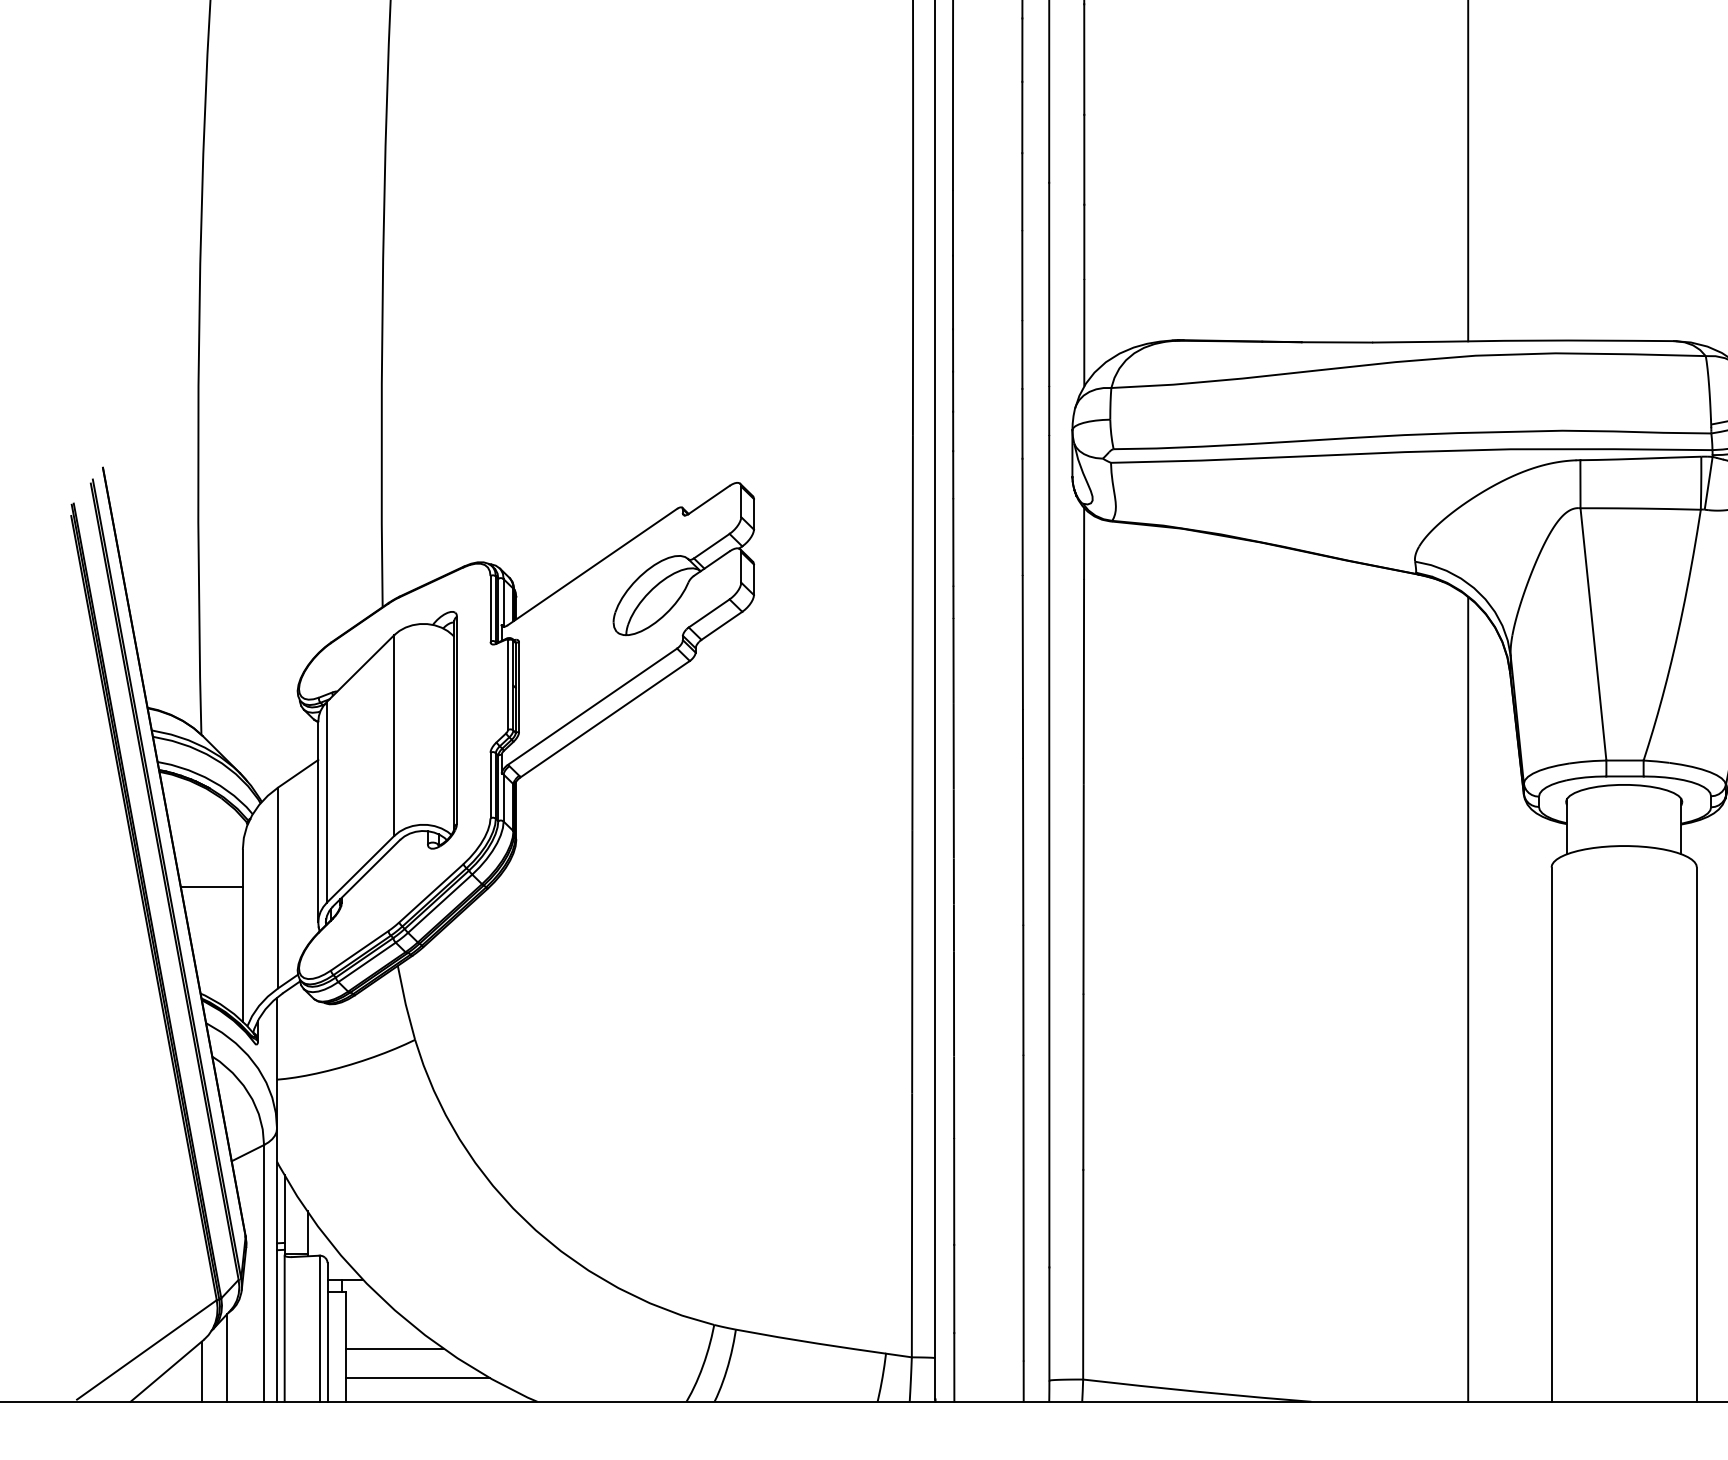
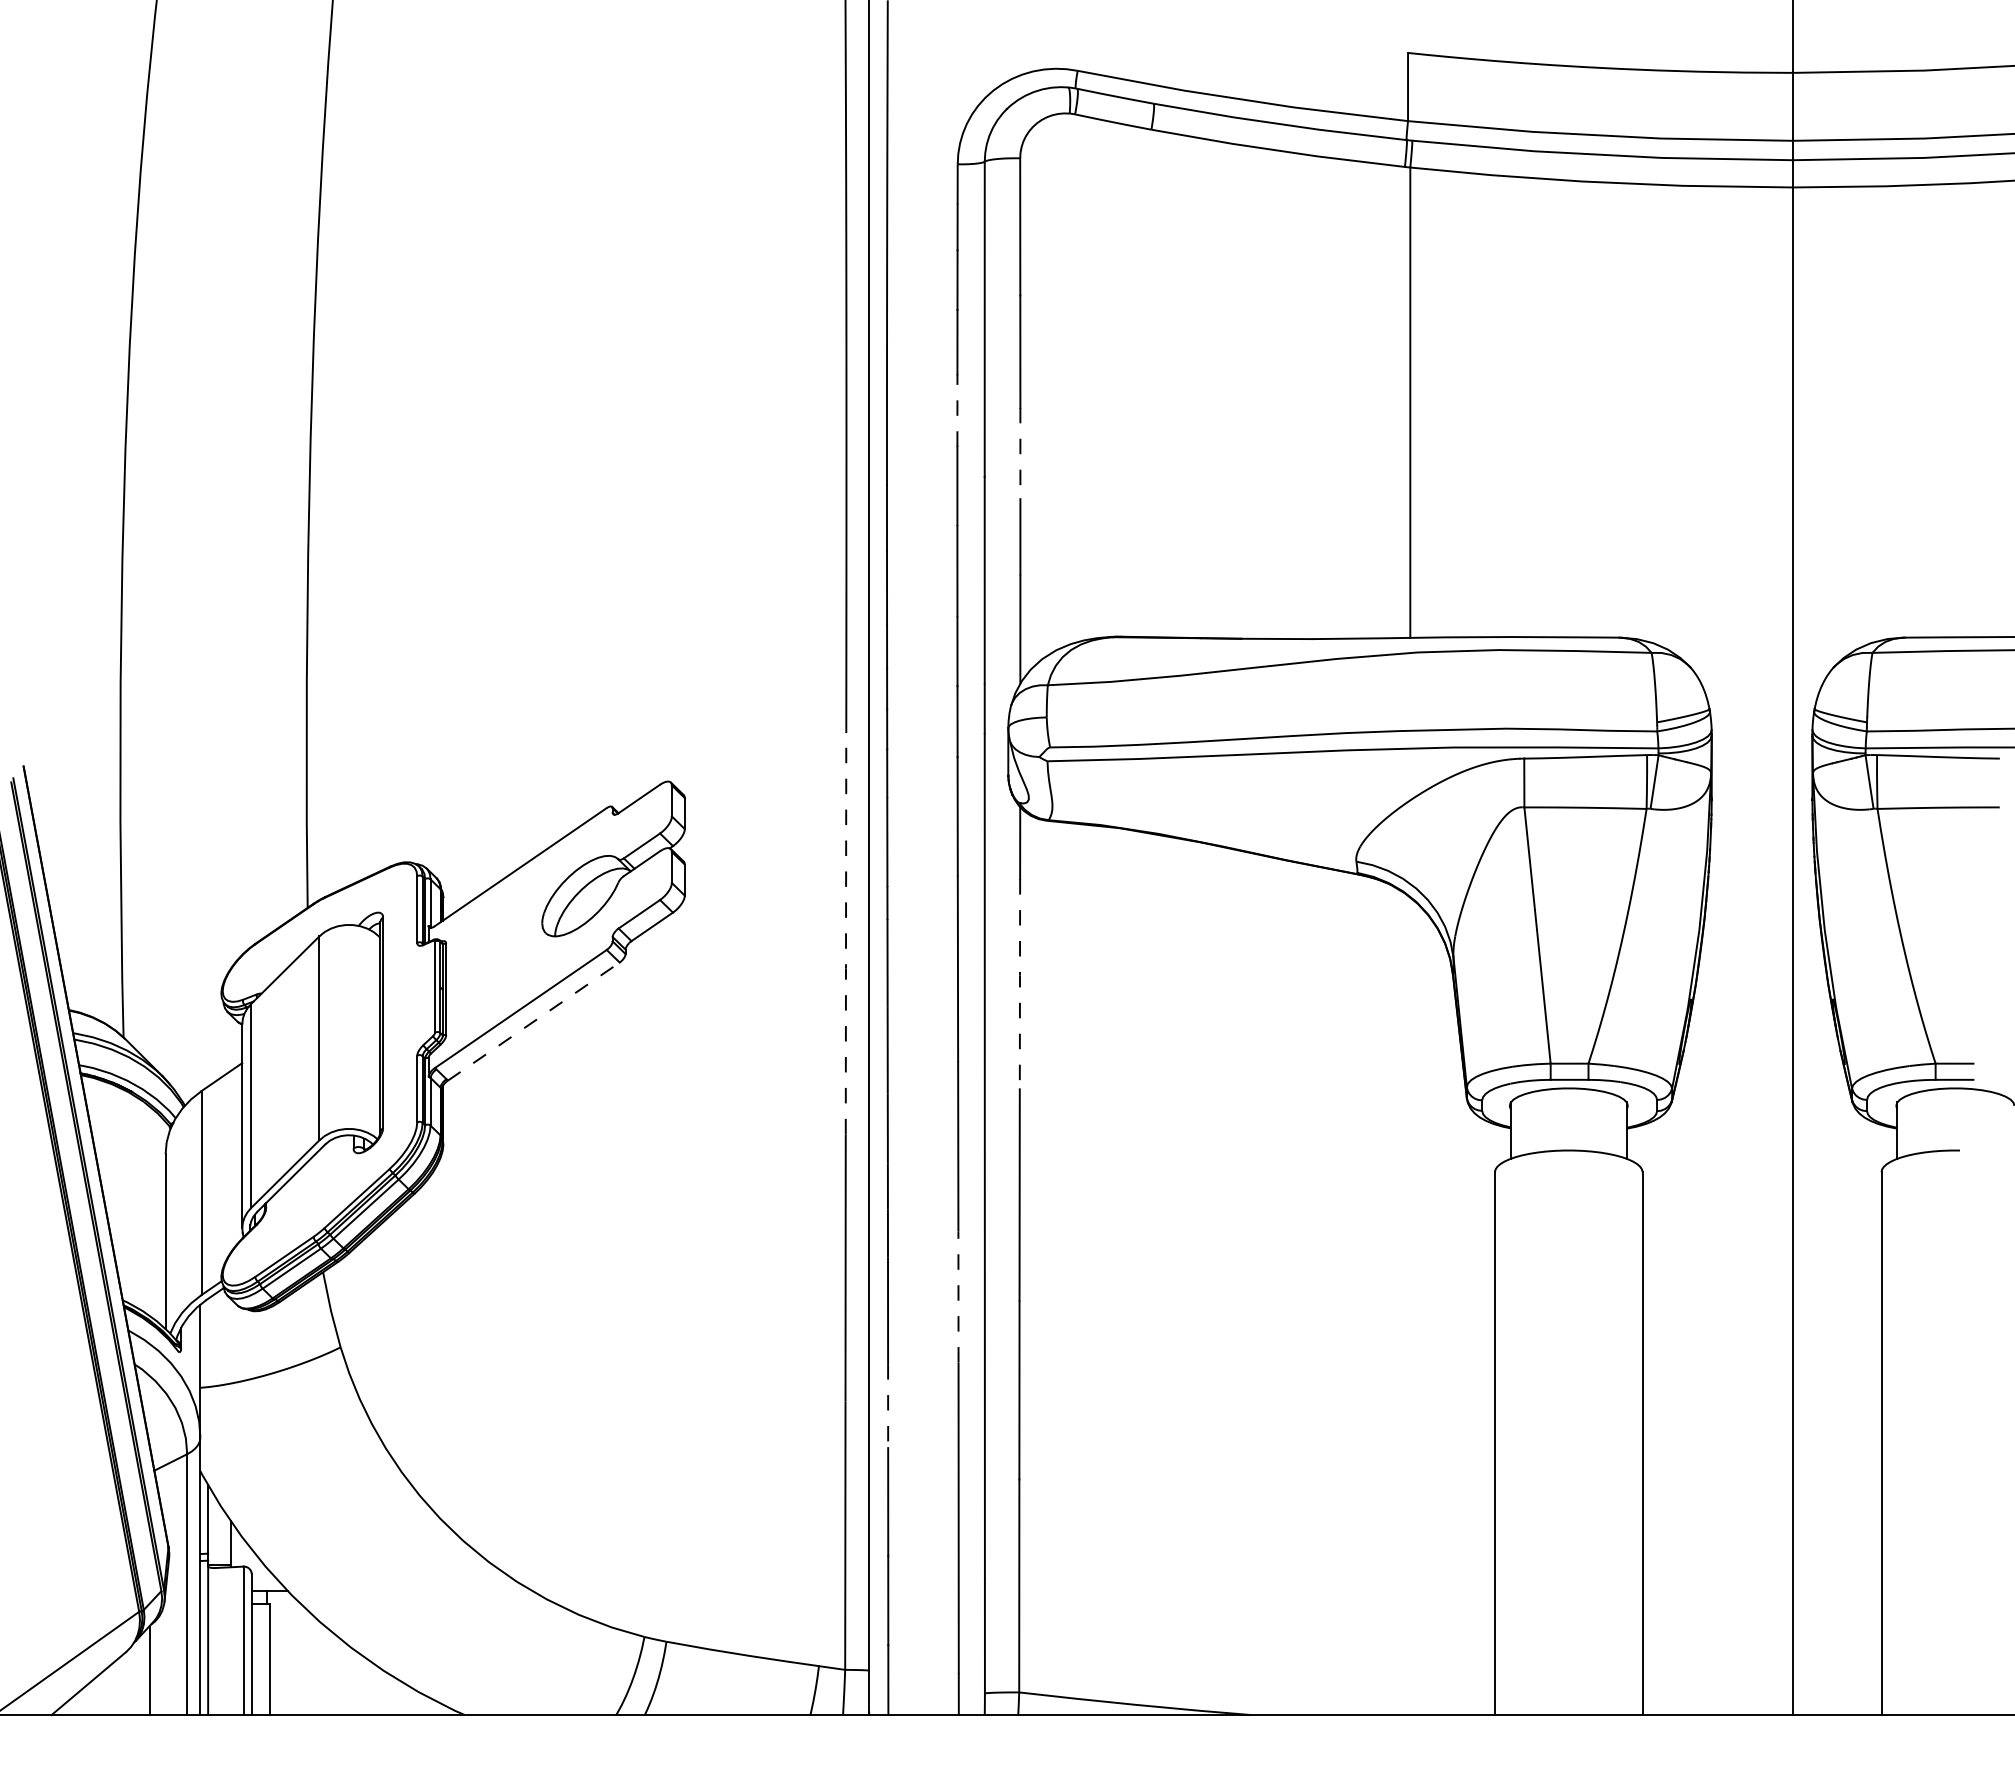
line: (1022, 117) -> (957, 410), solid -> dashed
line: (1084, 159) -> (1020, 453), solid -> dashed
line: (913, 632) -> (846, 933), solid -> dashed
line: (1083, 681) -> (1019, 983), solid -> dashed
line: (605, 719) -> (534, 1021), solid -> dashed
line: (211, 887) -> (133, 1192), removed
line: (1023, 989) -> (958, 1296), solid -> dashed
line: (1468, 999) -> (1410, 1306), removed
line: (954, 1099) -> (888, 1407), solid -> dashed
line: (394, 1348) -> (319, 1660), removed
line: (202, 1371) -> (124, 1684), removed
line: (417, 1378) -> (343, 1691), removed

